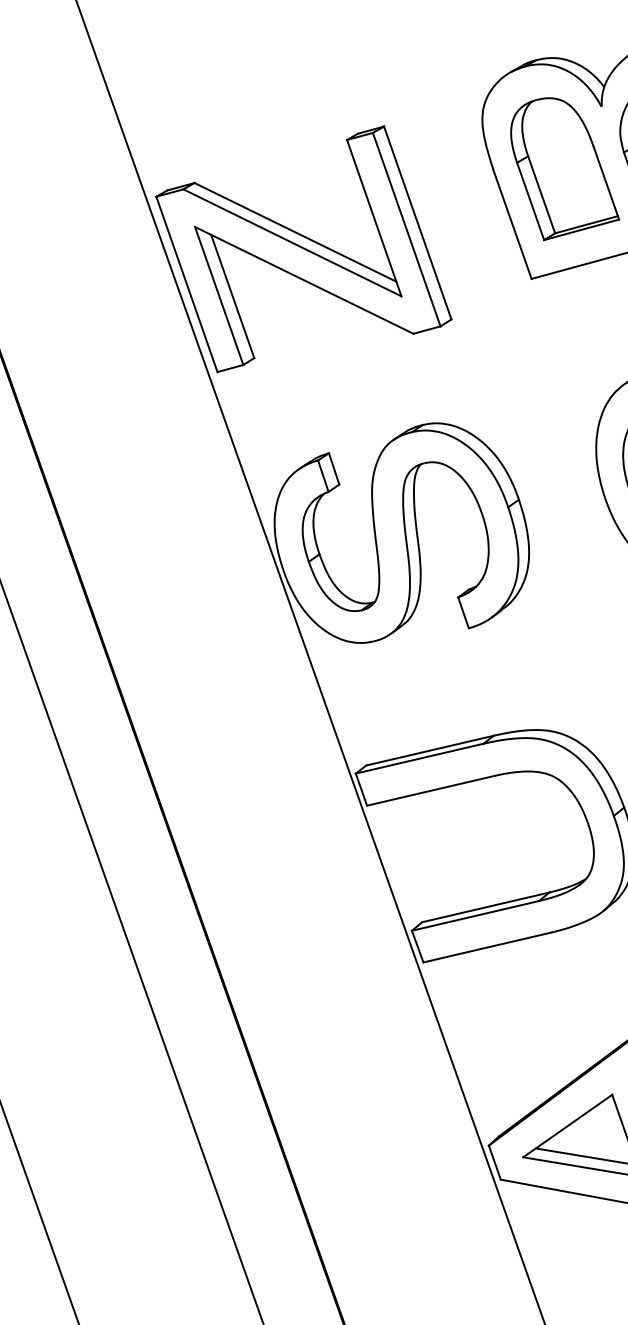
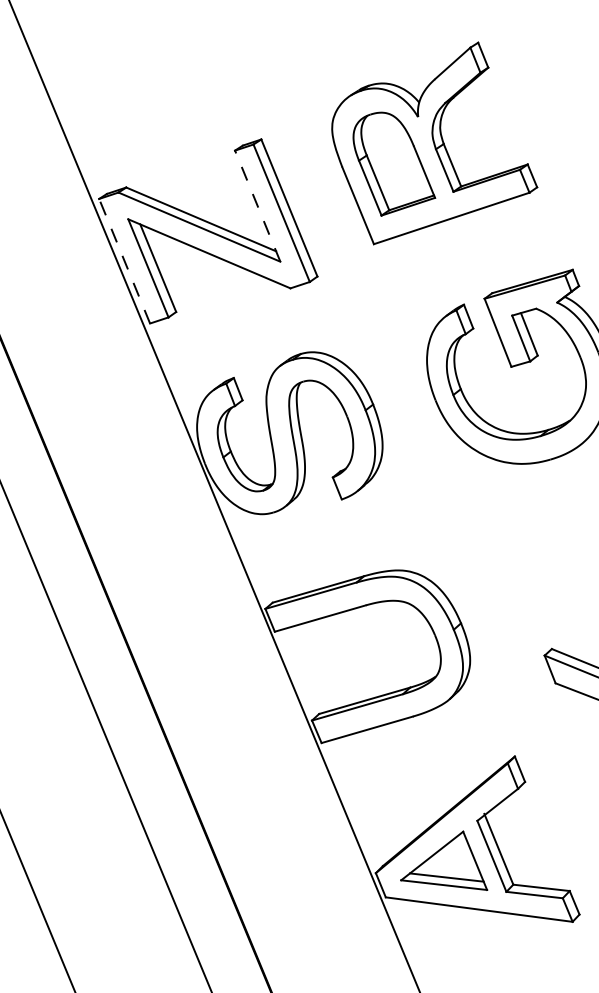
line: (373, 218) -> (257, 206), solid -> dashed
line: (186, 283) -> (124, 260), solid -> dashed

